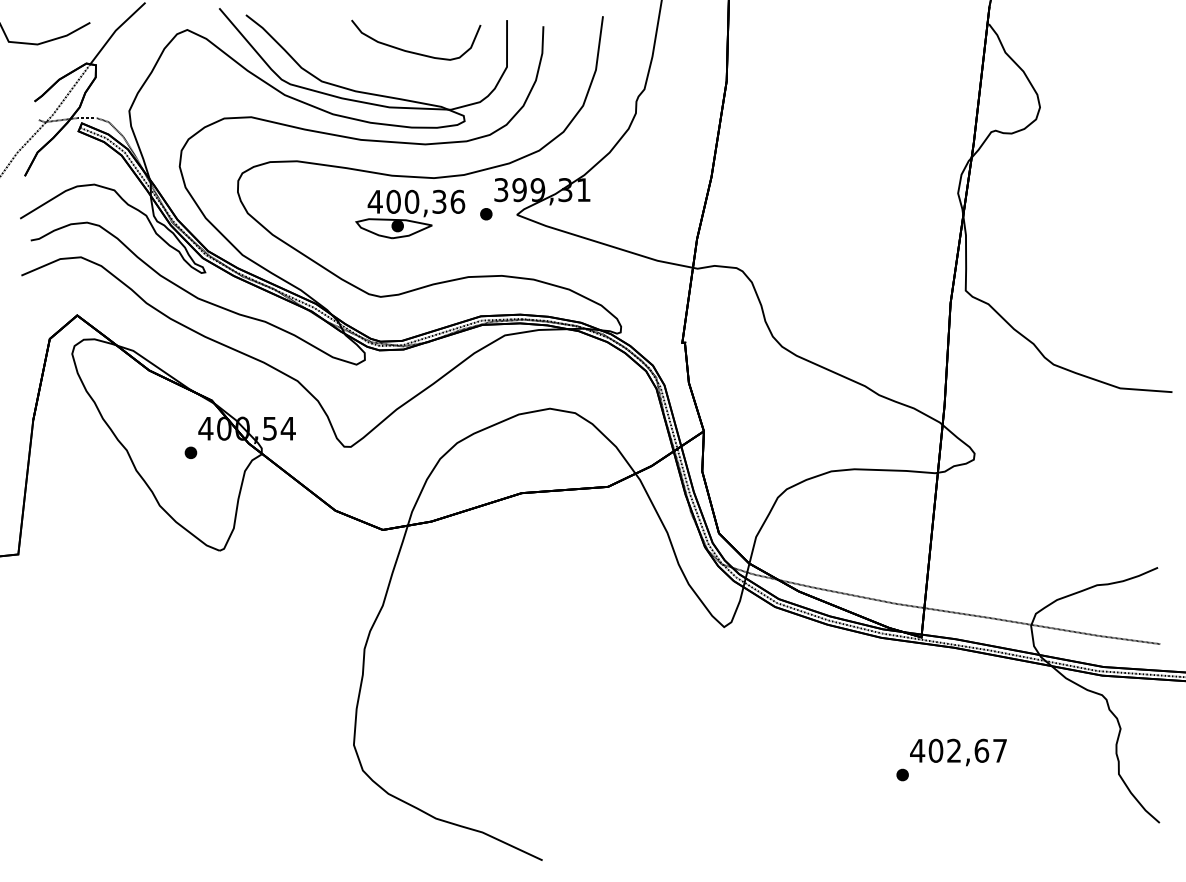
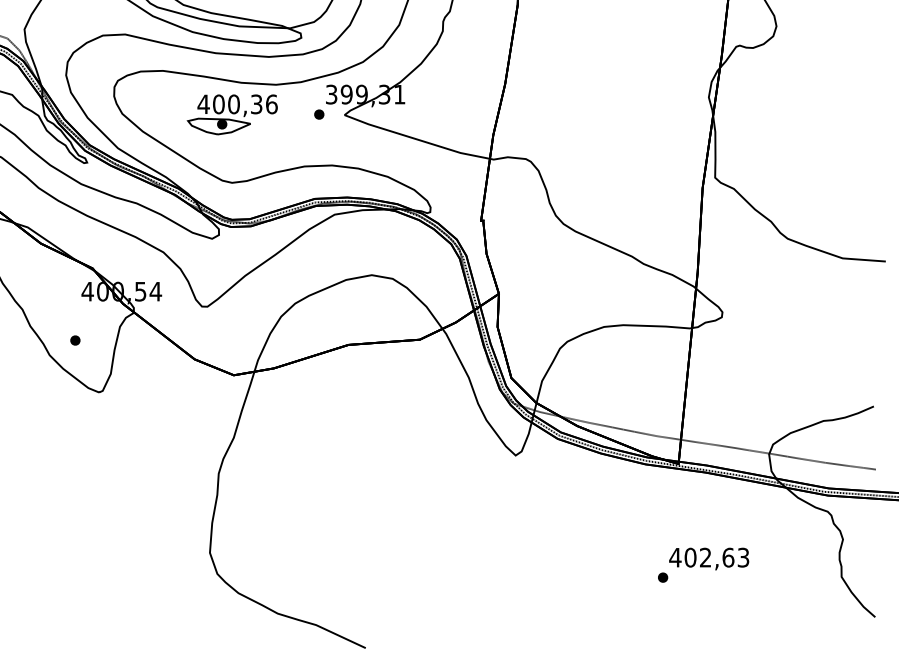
part: (410, 214) -> (232, 114), moved
part: (190, 452) -> (75, 340), moved
text: (999, 750) -> (743, 557), 402,67 -> 402,63

